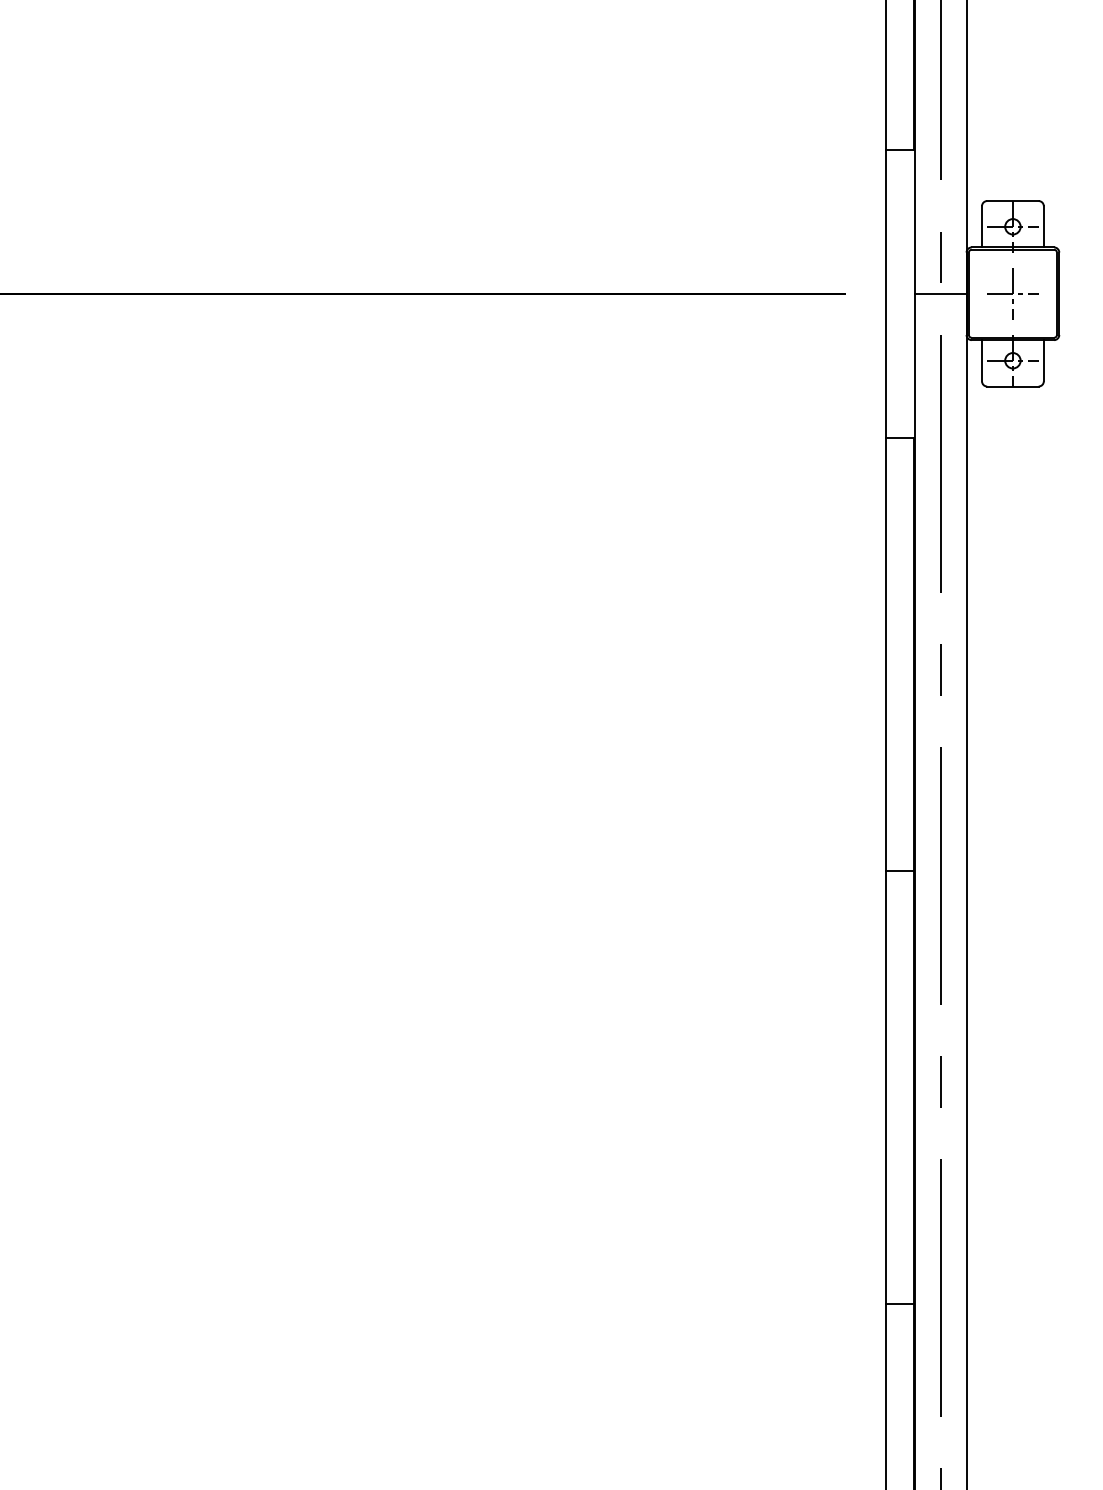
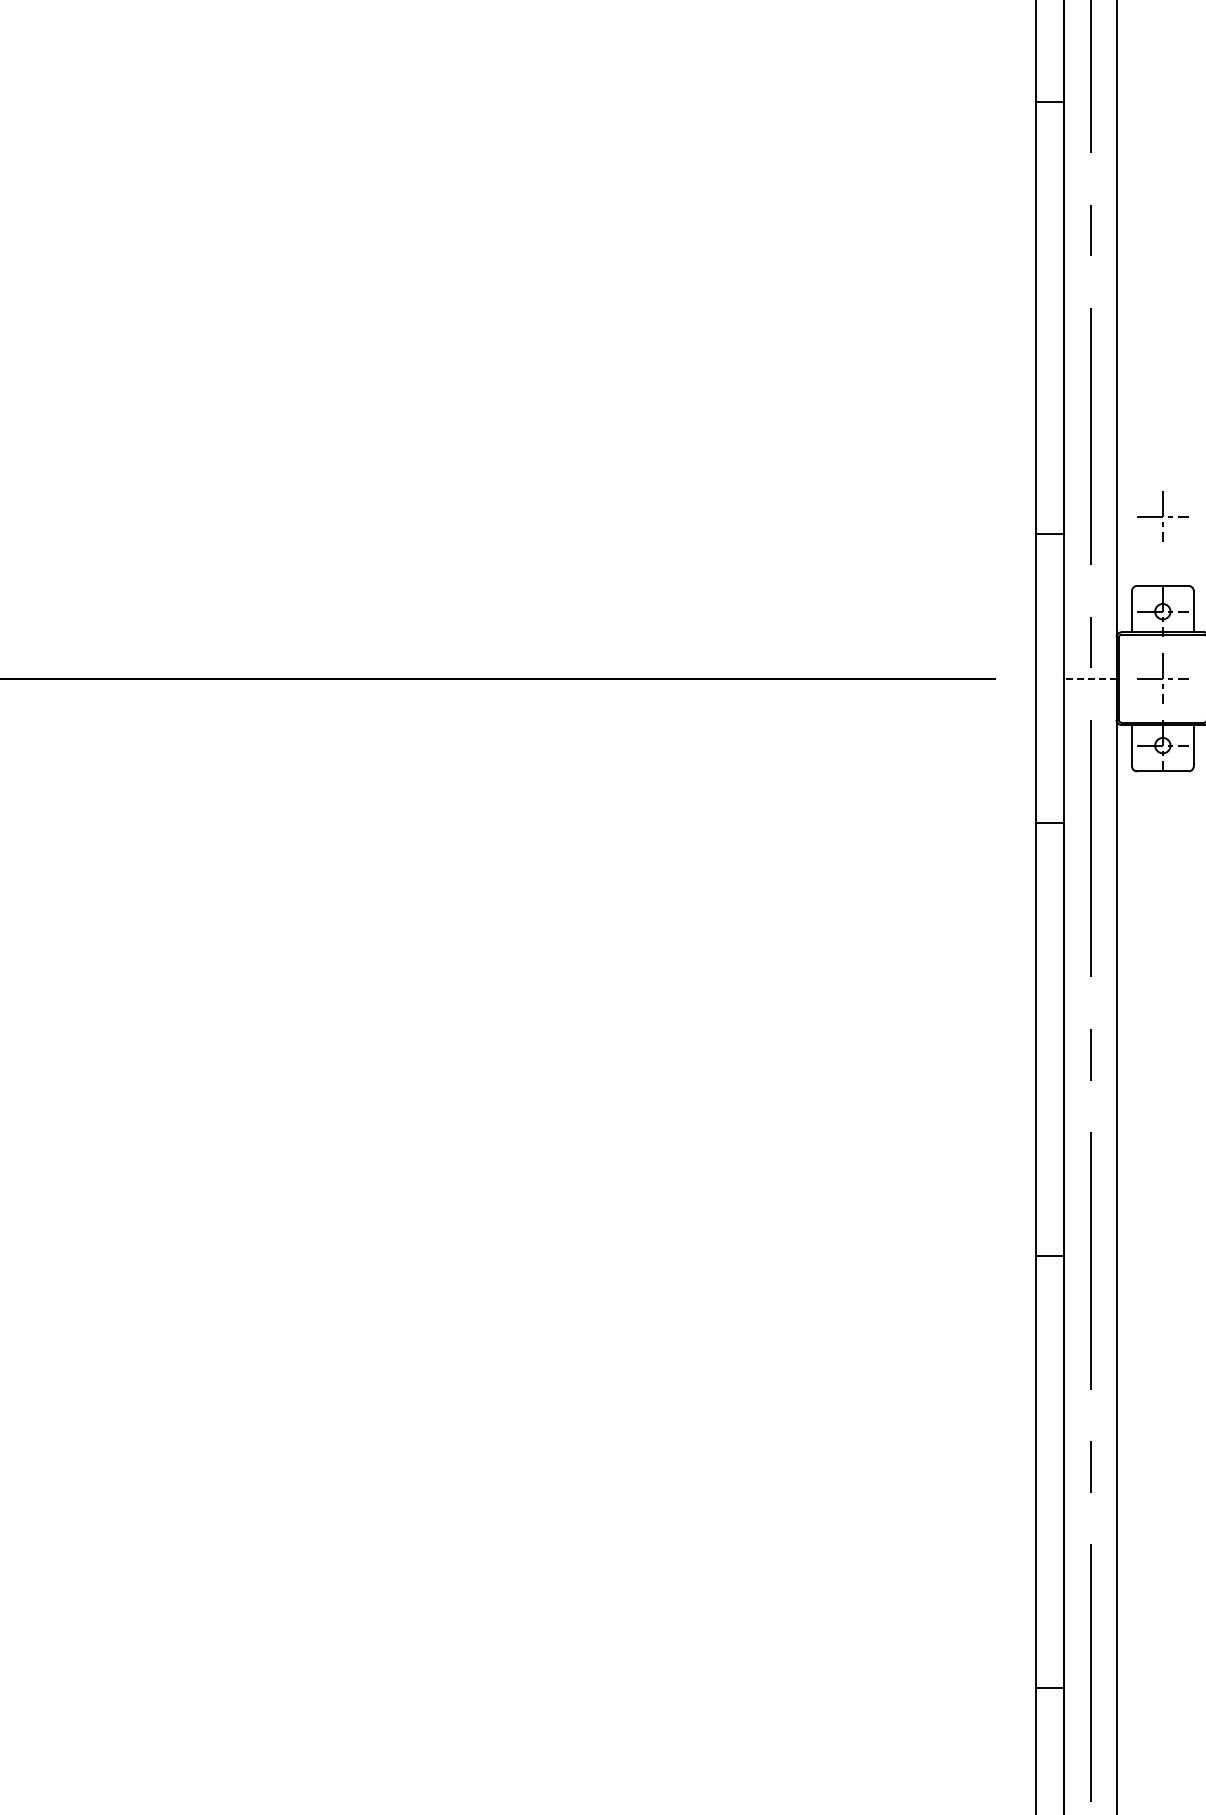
part: (1012, 131) -> (1162, 516), added
line: (940, 293) -> (1090, 678), solid -> dashed

